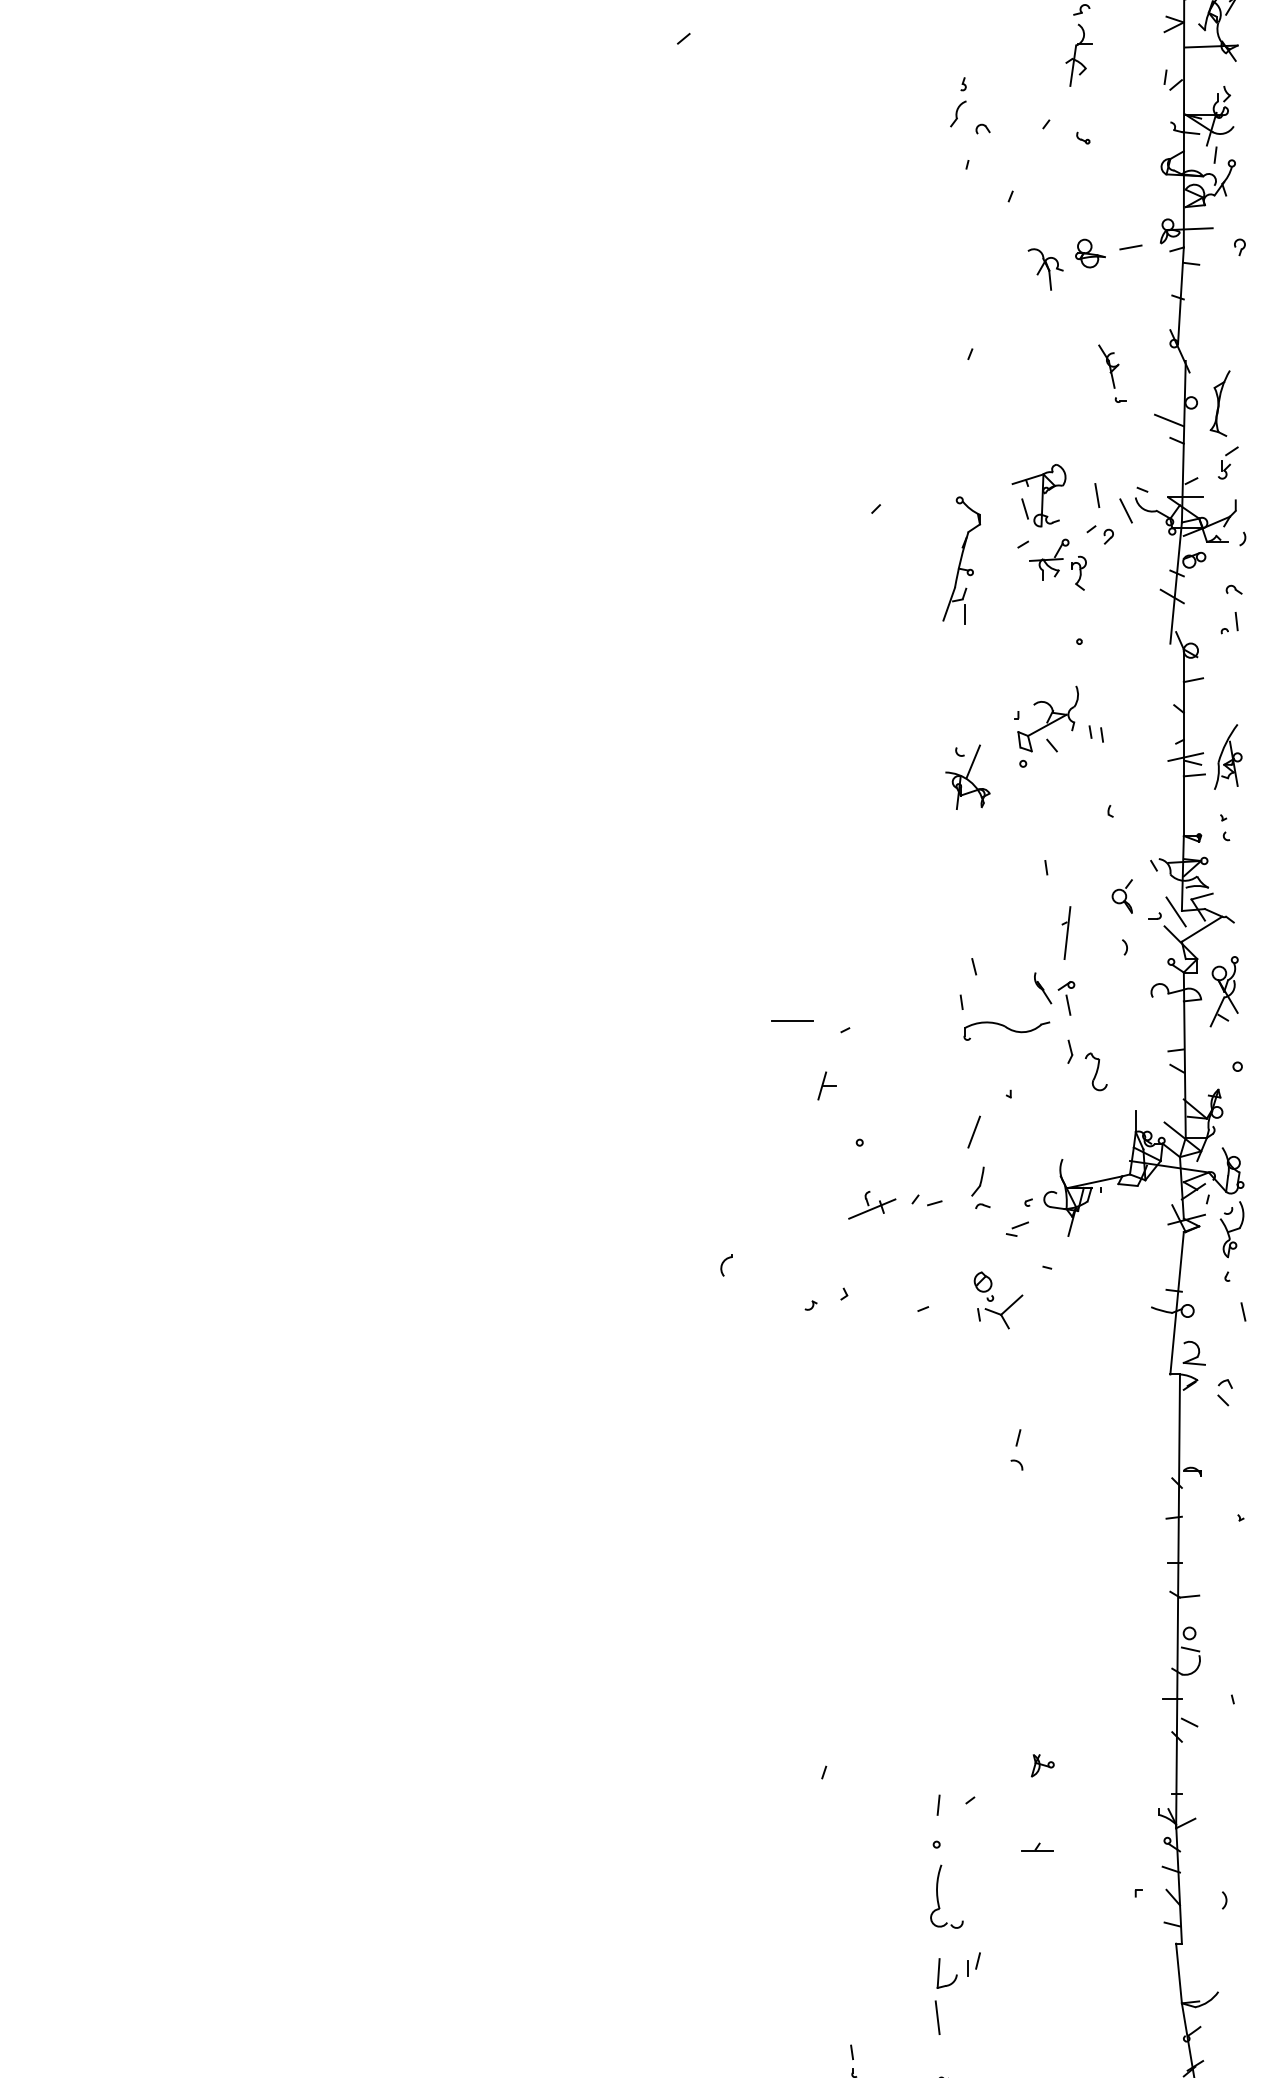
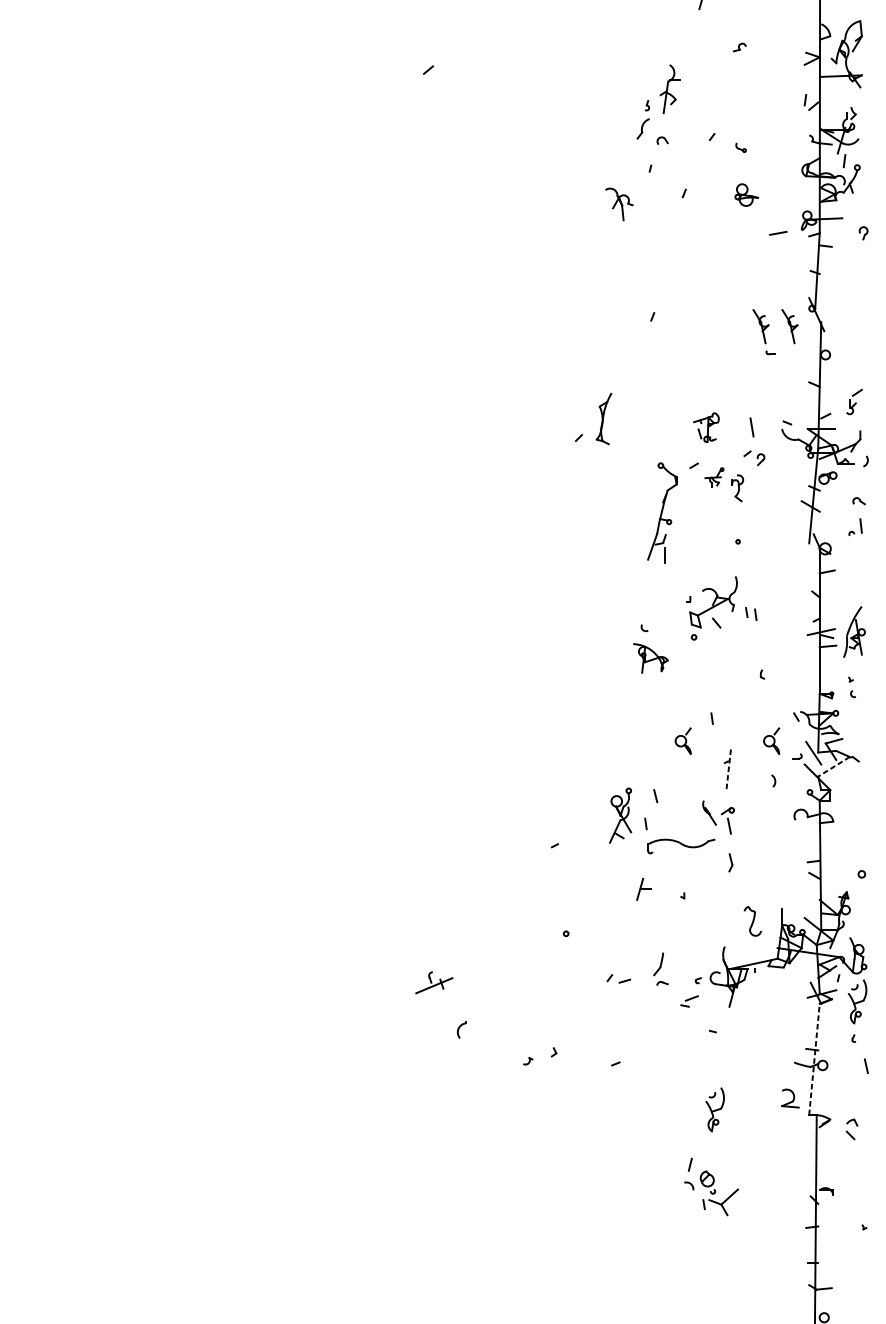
part: (1078, 54) -> (670, 88), moved
part: (1090, 253) -> (746, 195), moved
part: (1045, 269) -> (619, 204), moved
part: (1145, 366) -> (789, 326), added
part: (1219, 403) -> (603, 418), moved
line: (1168, 420) -> (807, 368), removed
part: (1038, 495) -> (706, 427), size x0.6
line: (1125, 510) -> (774, 439), removed
part: (1049, 559) -> (714, 477), size x0.6
part: (961, 560) -> (662, 512), moved
line: (972, 761) -> (654, 635), removed
part: (1008, 896) -> (682, 741), added
line: (1202, 929) -> (834, 766), solid -> dashed
line: (1067, 933) -> (728, 770), solid -> dashed
part: (1223, 991) -> (619, 815), moved
line: (792, 1020) -> (513, 838), removed
part: (1096, 1071) -> (752, 921), moved
part: (826, 1085) -> (643, 889), moved
line: (973, 1131) -> (655, 925), removed
part: (872, 1205) -> (434, 982), moved
part: (998, 1300) -> (719, 1193), moved
line: (1177, 1302) -> (814, 1058), solid -> dashed
part: (1193, 1352) -> (789, 1097), moved
part: (1049, 1367) -> (714, 1109), added

